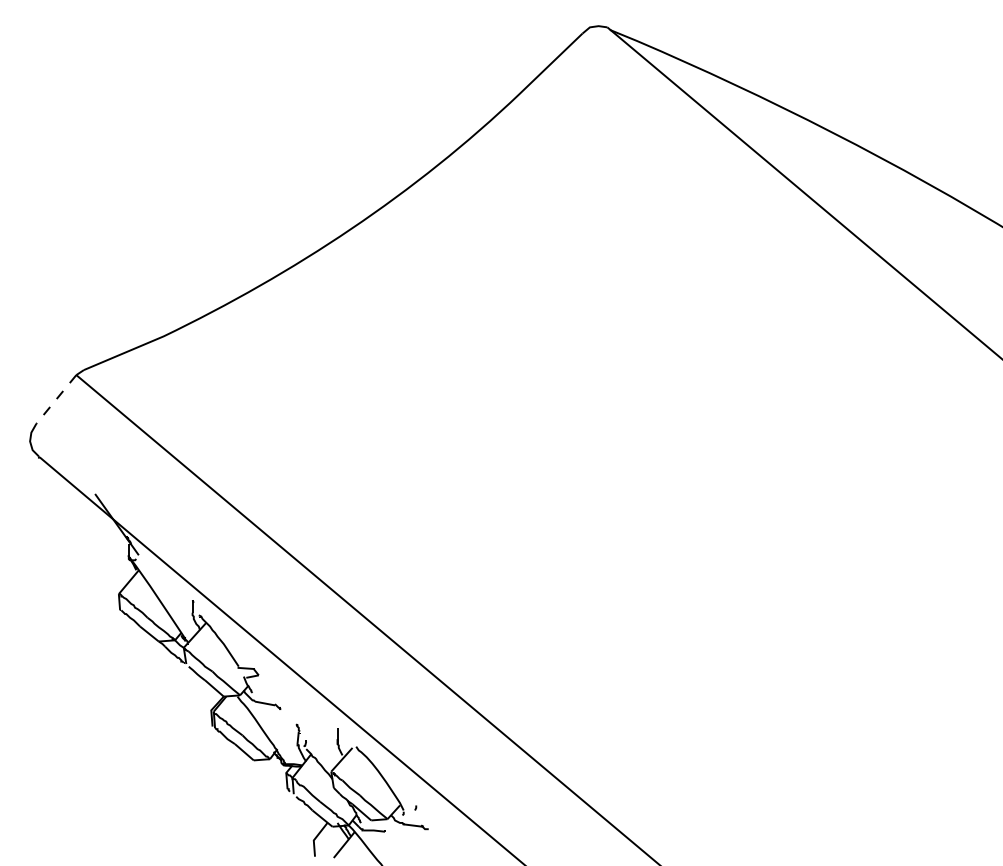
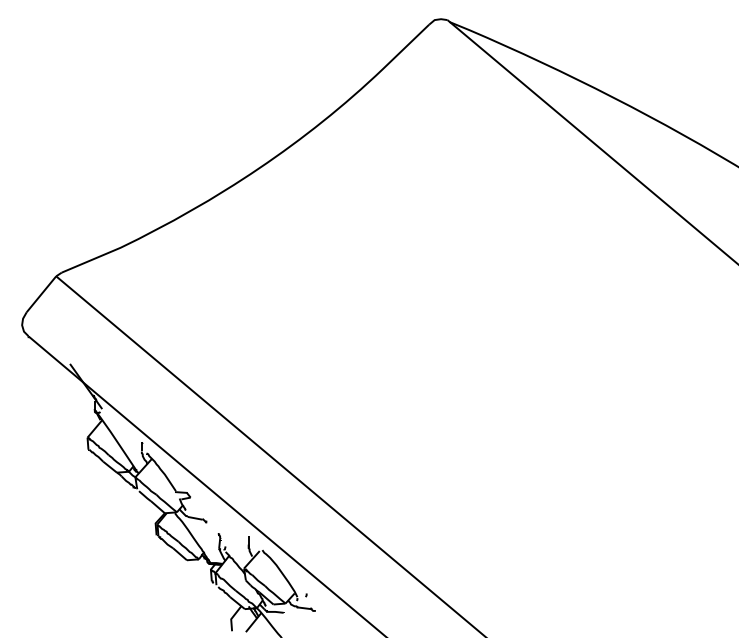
line: (56, 399) -> (41, 294), dashed -> solid

